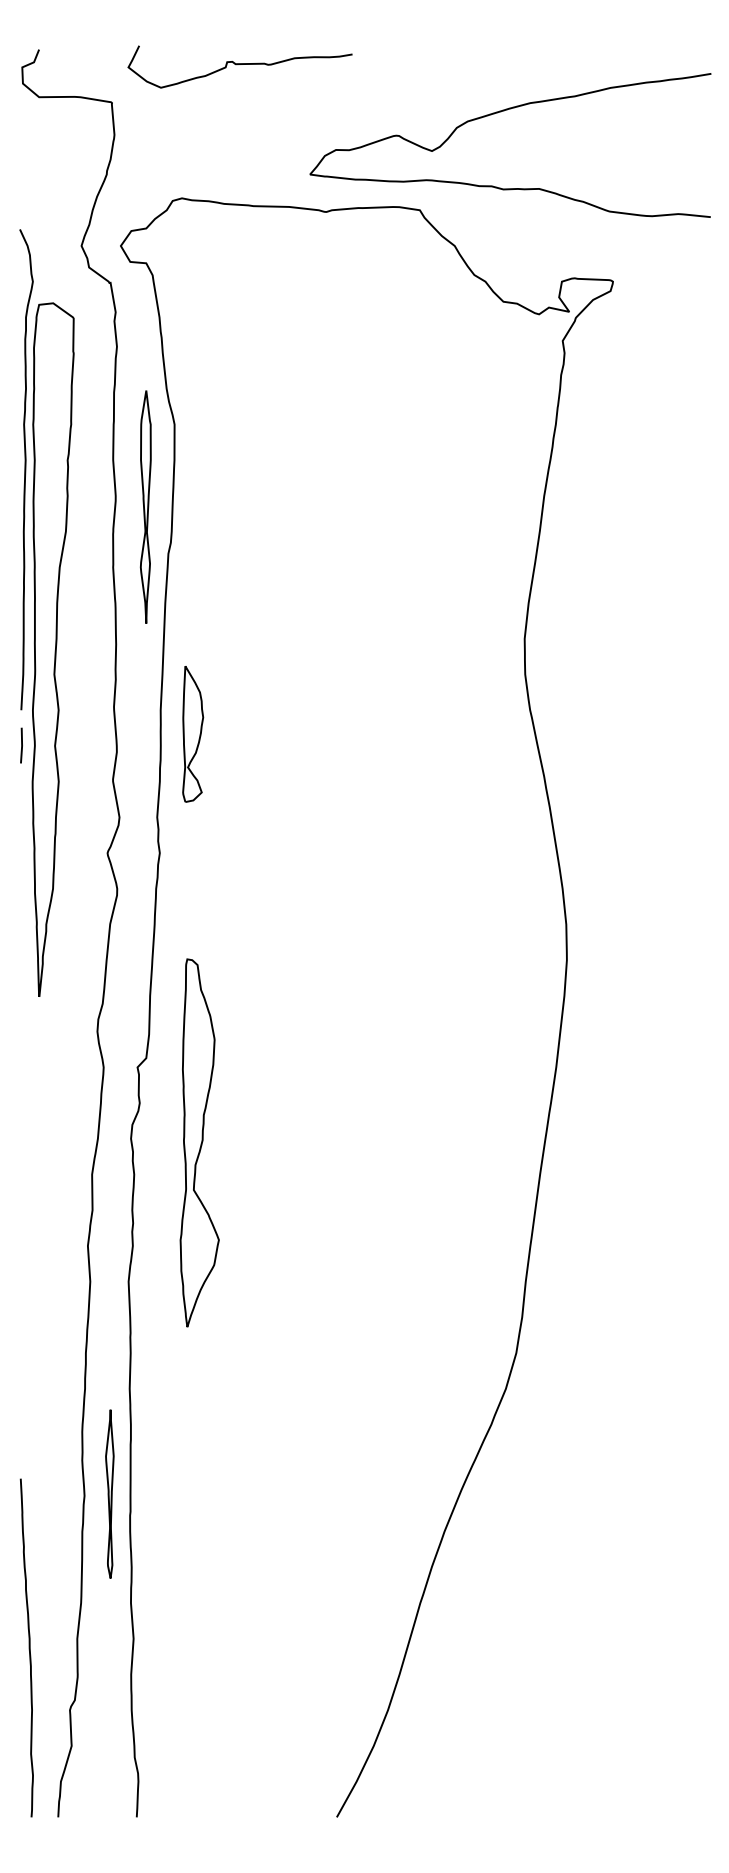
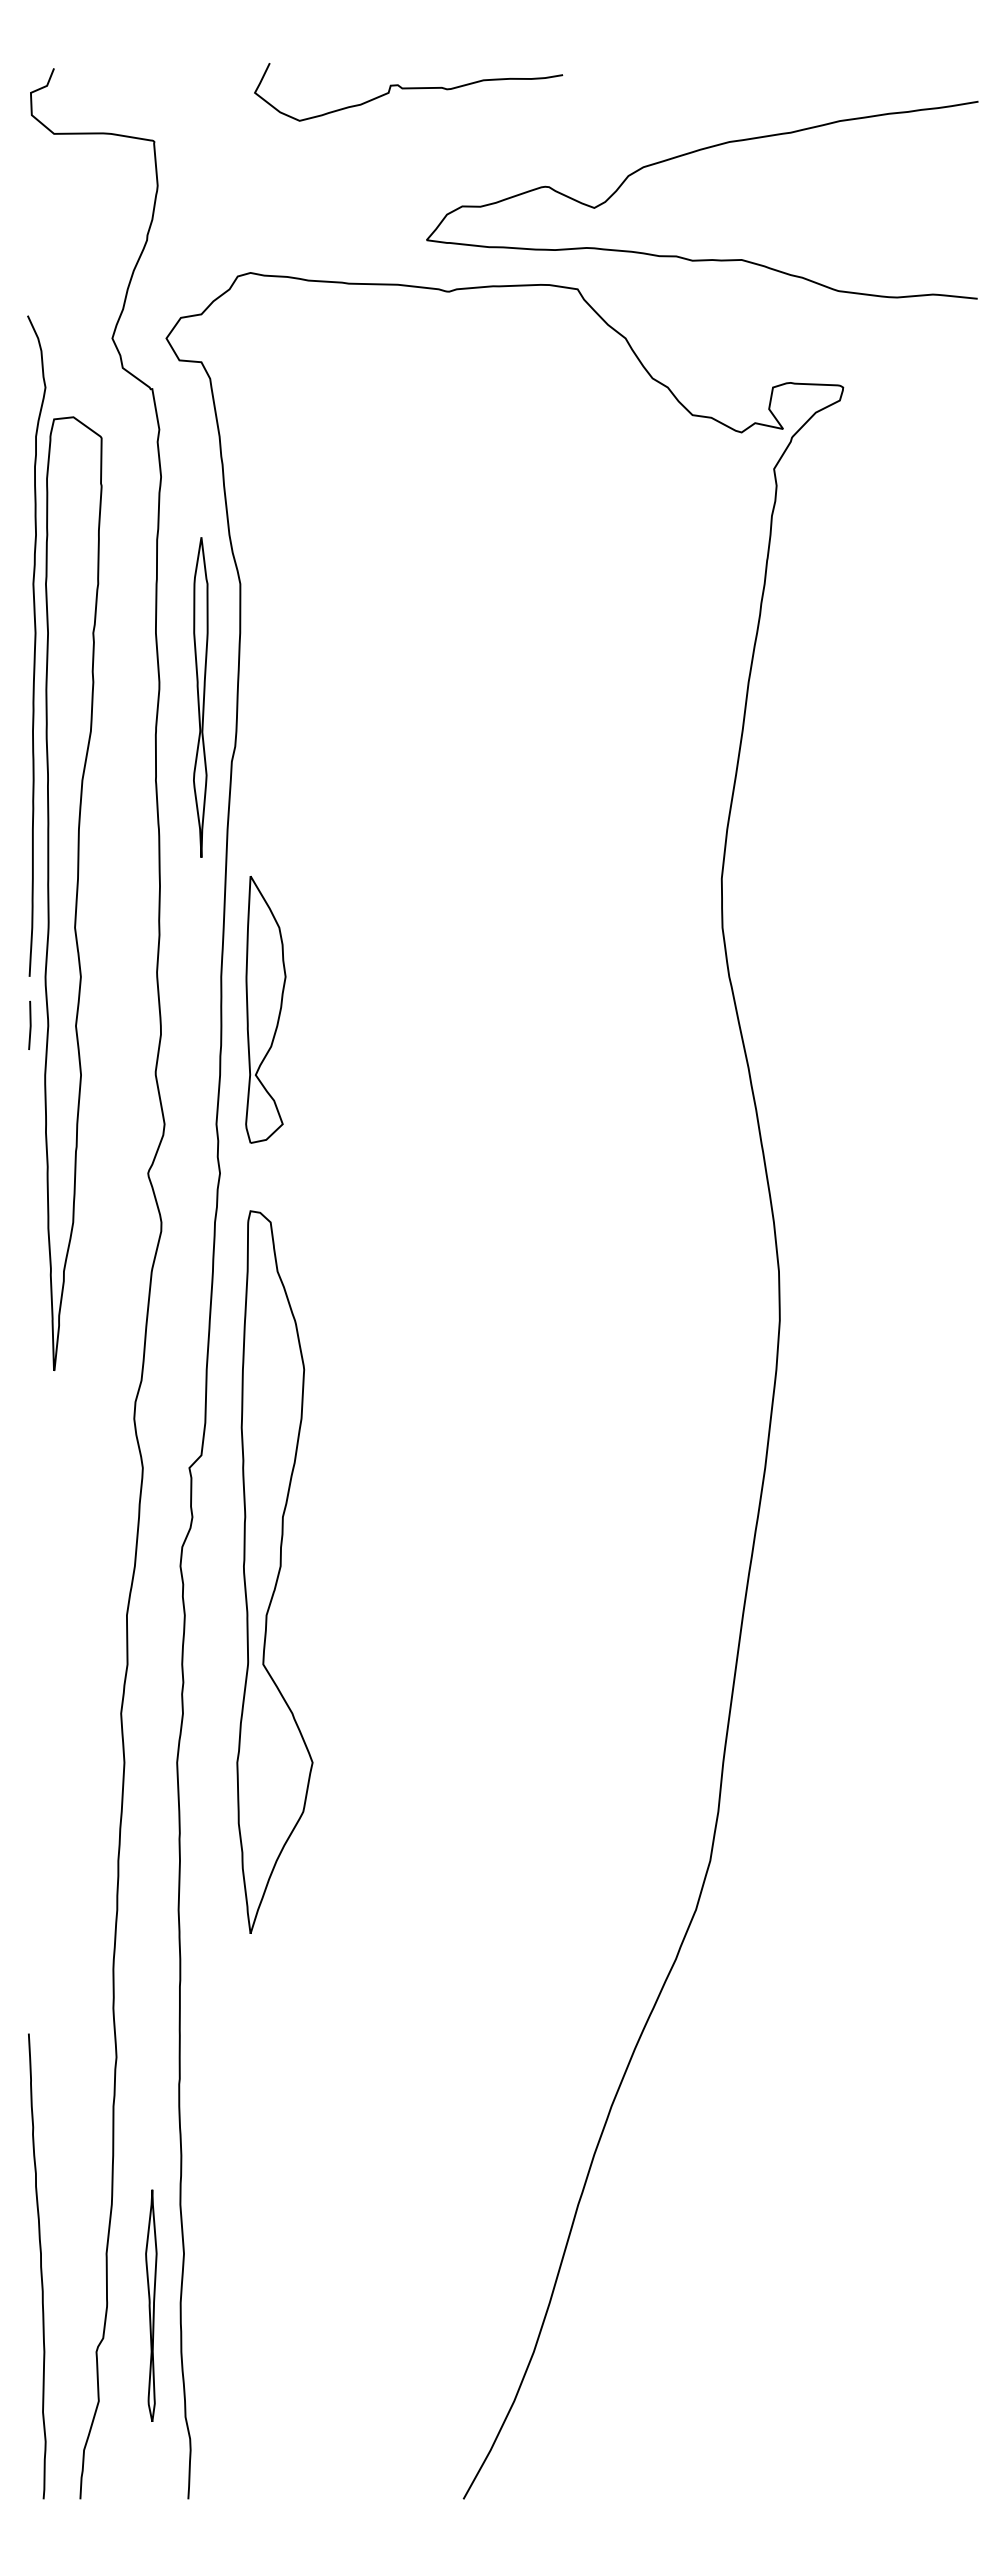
curve: (240, 64) -> (408, 89), moved
part: (192, 733) -> (265, 1009), size x1.43
part: (199, 1142) -> (274, 1571), size x1.43
part: (109, 1493) -> (151, 2305), moved

